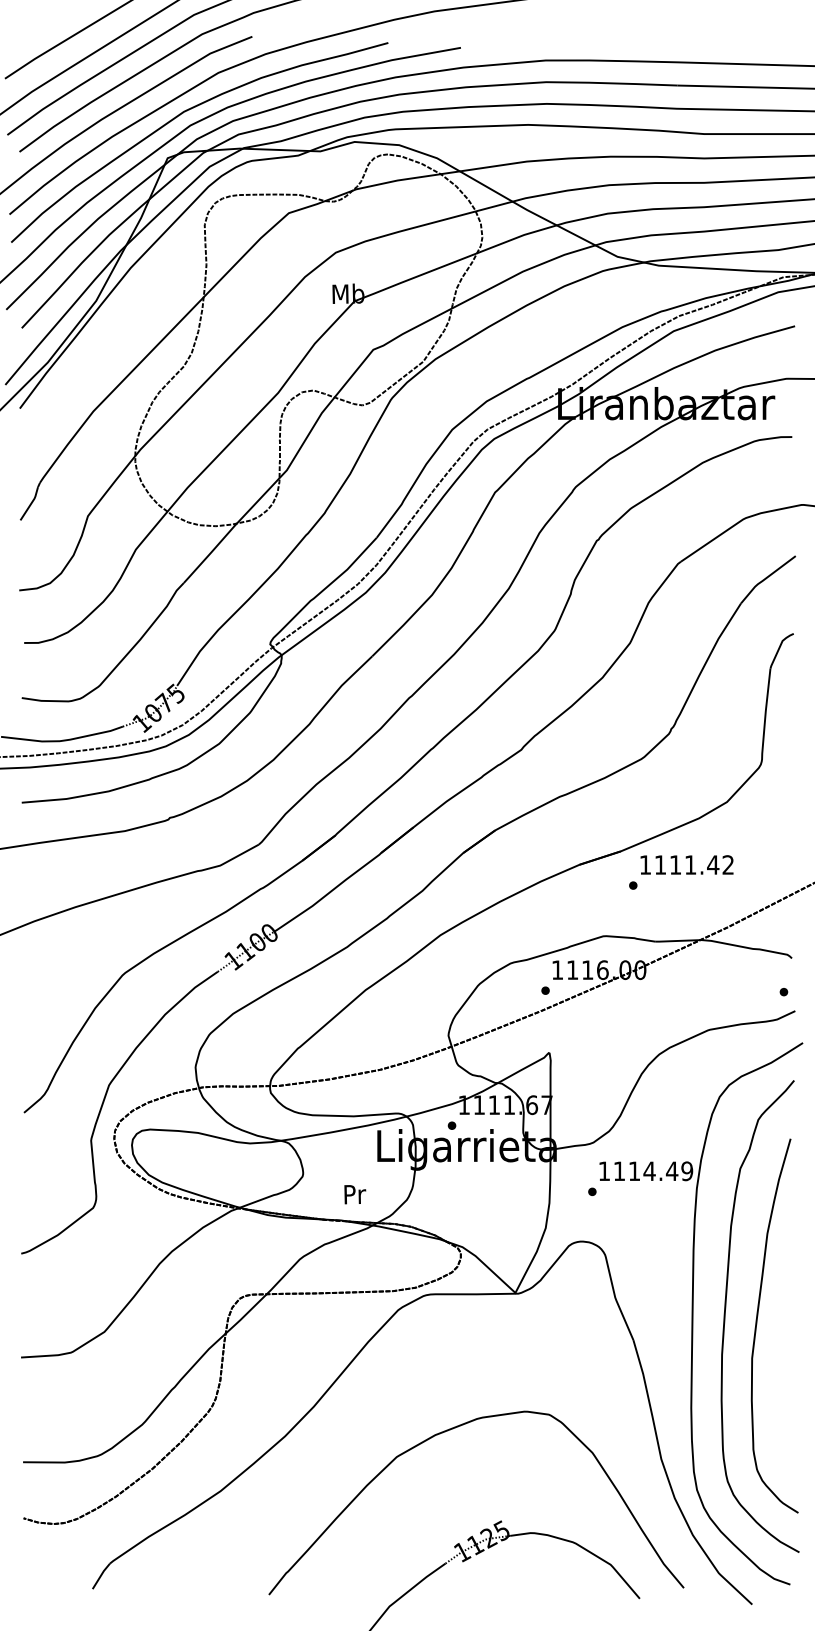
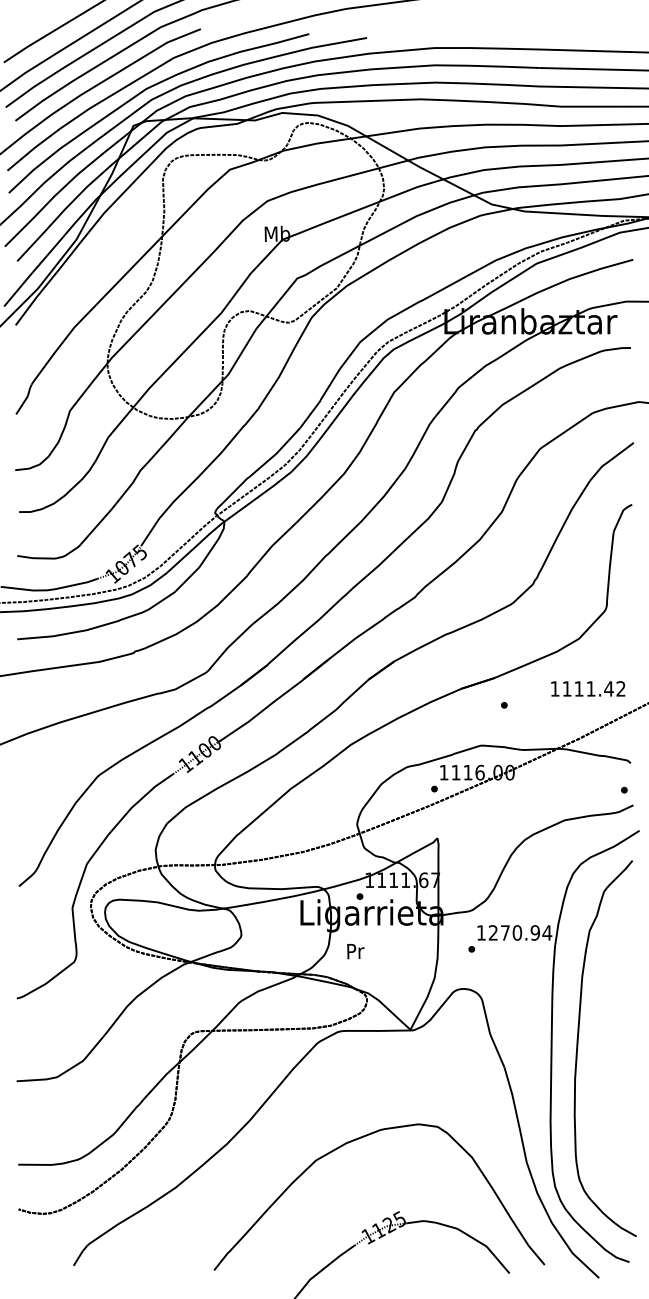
text: (687, 864) -> (588, 688), moved
text: (653, 1170) -> (520, 932), 1114.49 -> 1270.94
text: (354, 1194) -> (355, 951), moved
curve: (757, 1325) -> (603, 1055), removed

